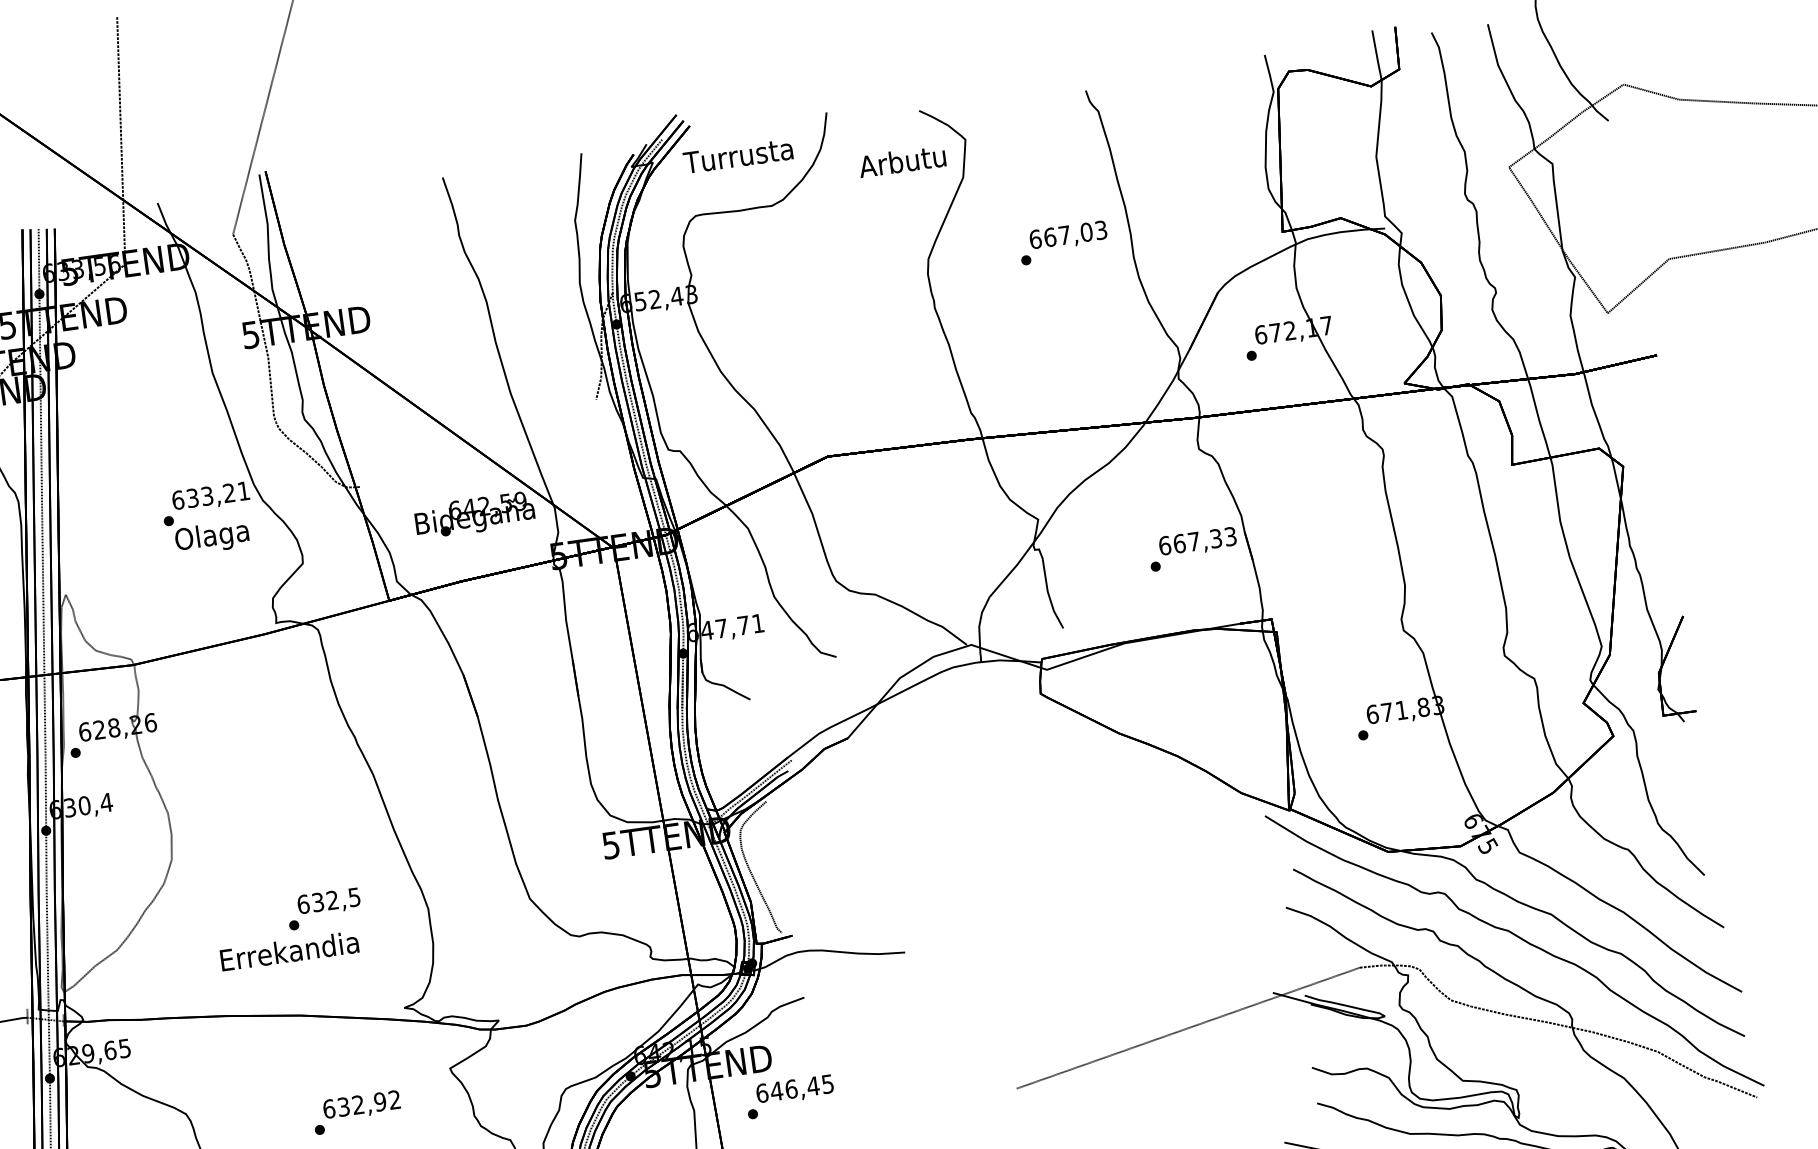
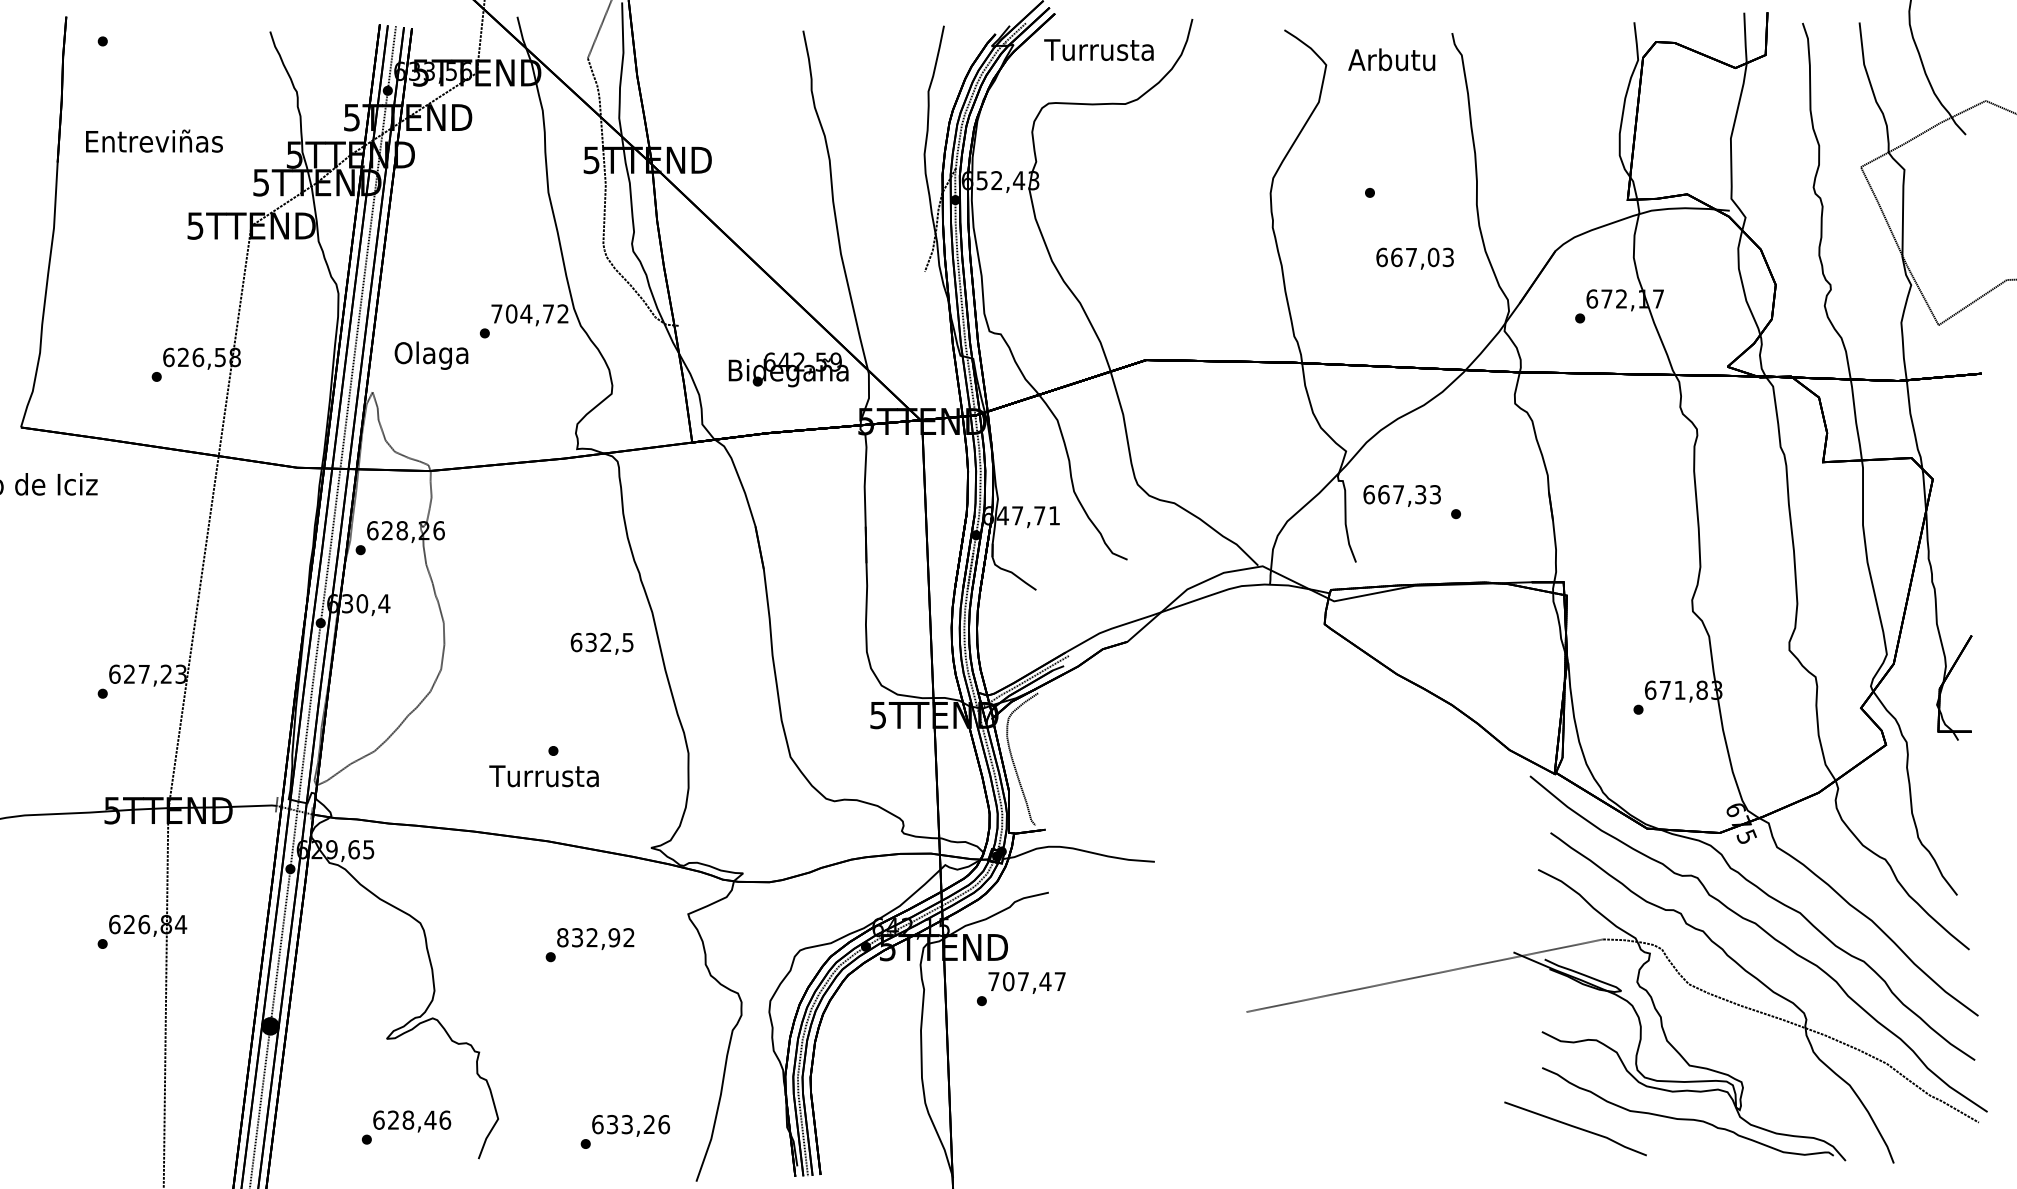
text: (901, 161) -> (1391, 59), moved
text: (1067, 235) -> (1414, 258), moved
text: (210, 495) -> (529, 313), 633,21 -> 704,72
text: (212, 537) -> (431, 355), moved
text: (1197, 542) -> (1401, 495), moved
text: (328, 901) -> (601, 643), moved
text: (289, 950) -> (545, 775), Errekandia -> Turrusta
text: (794, 1088) -> (1026, 981), 646,45 -> 707,47
text: (328, 1108) -> (562, 937), 632,92 -> 832,92

